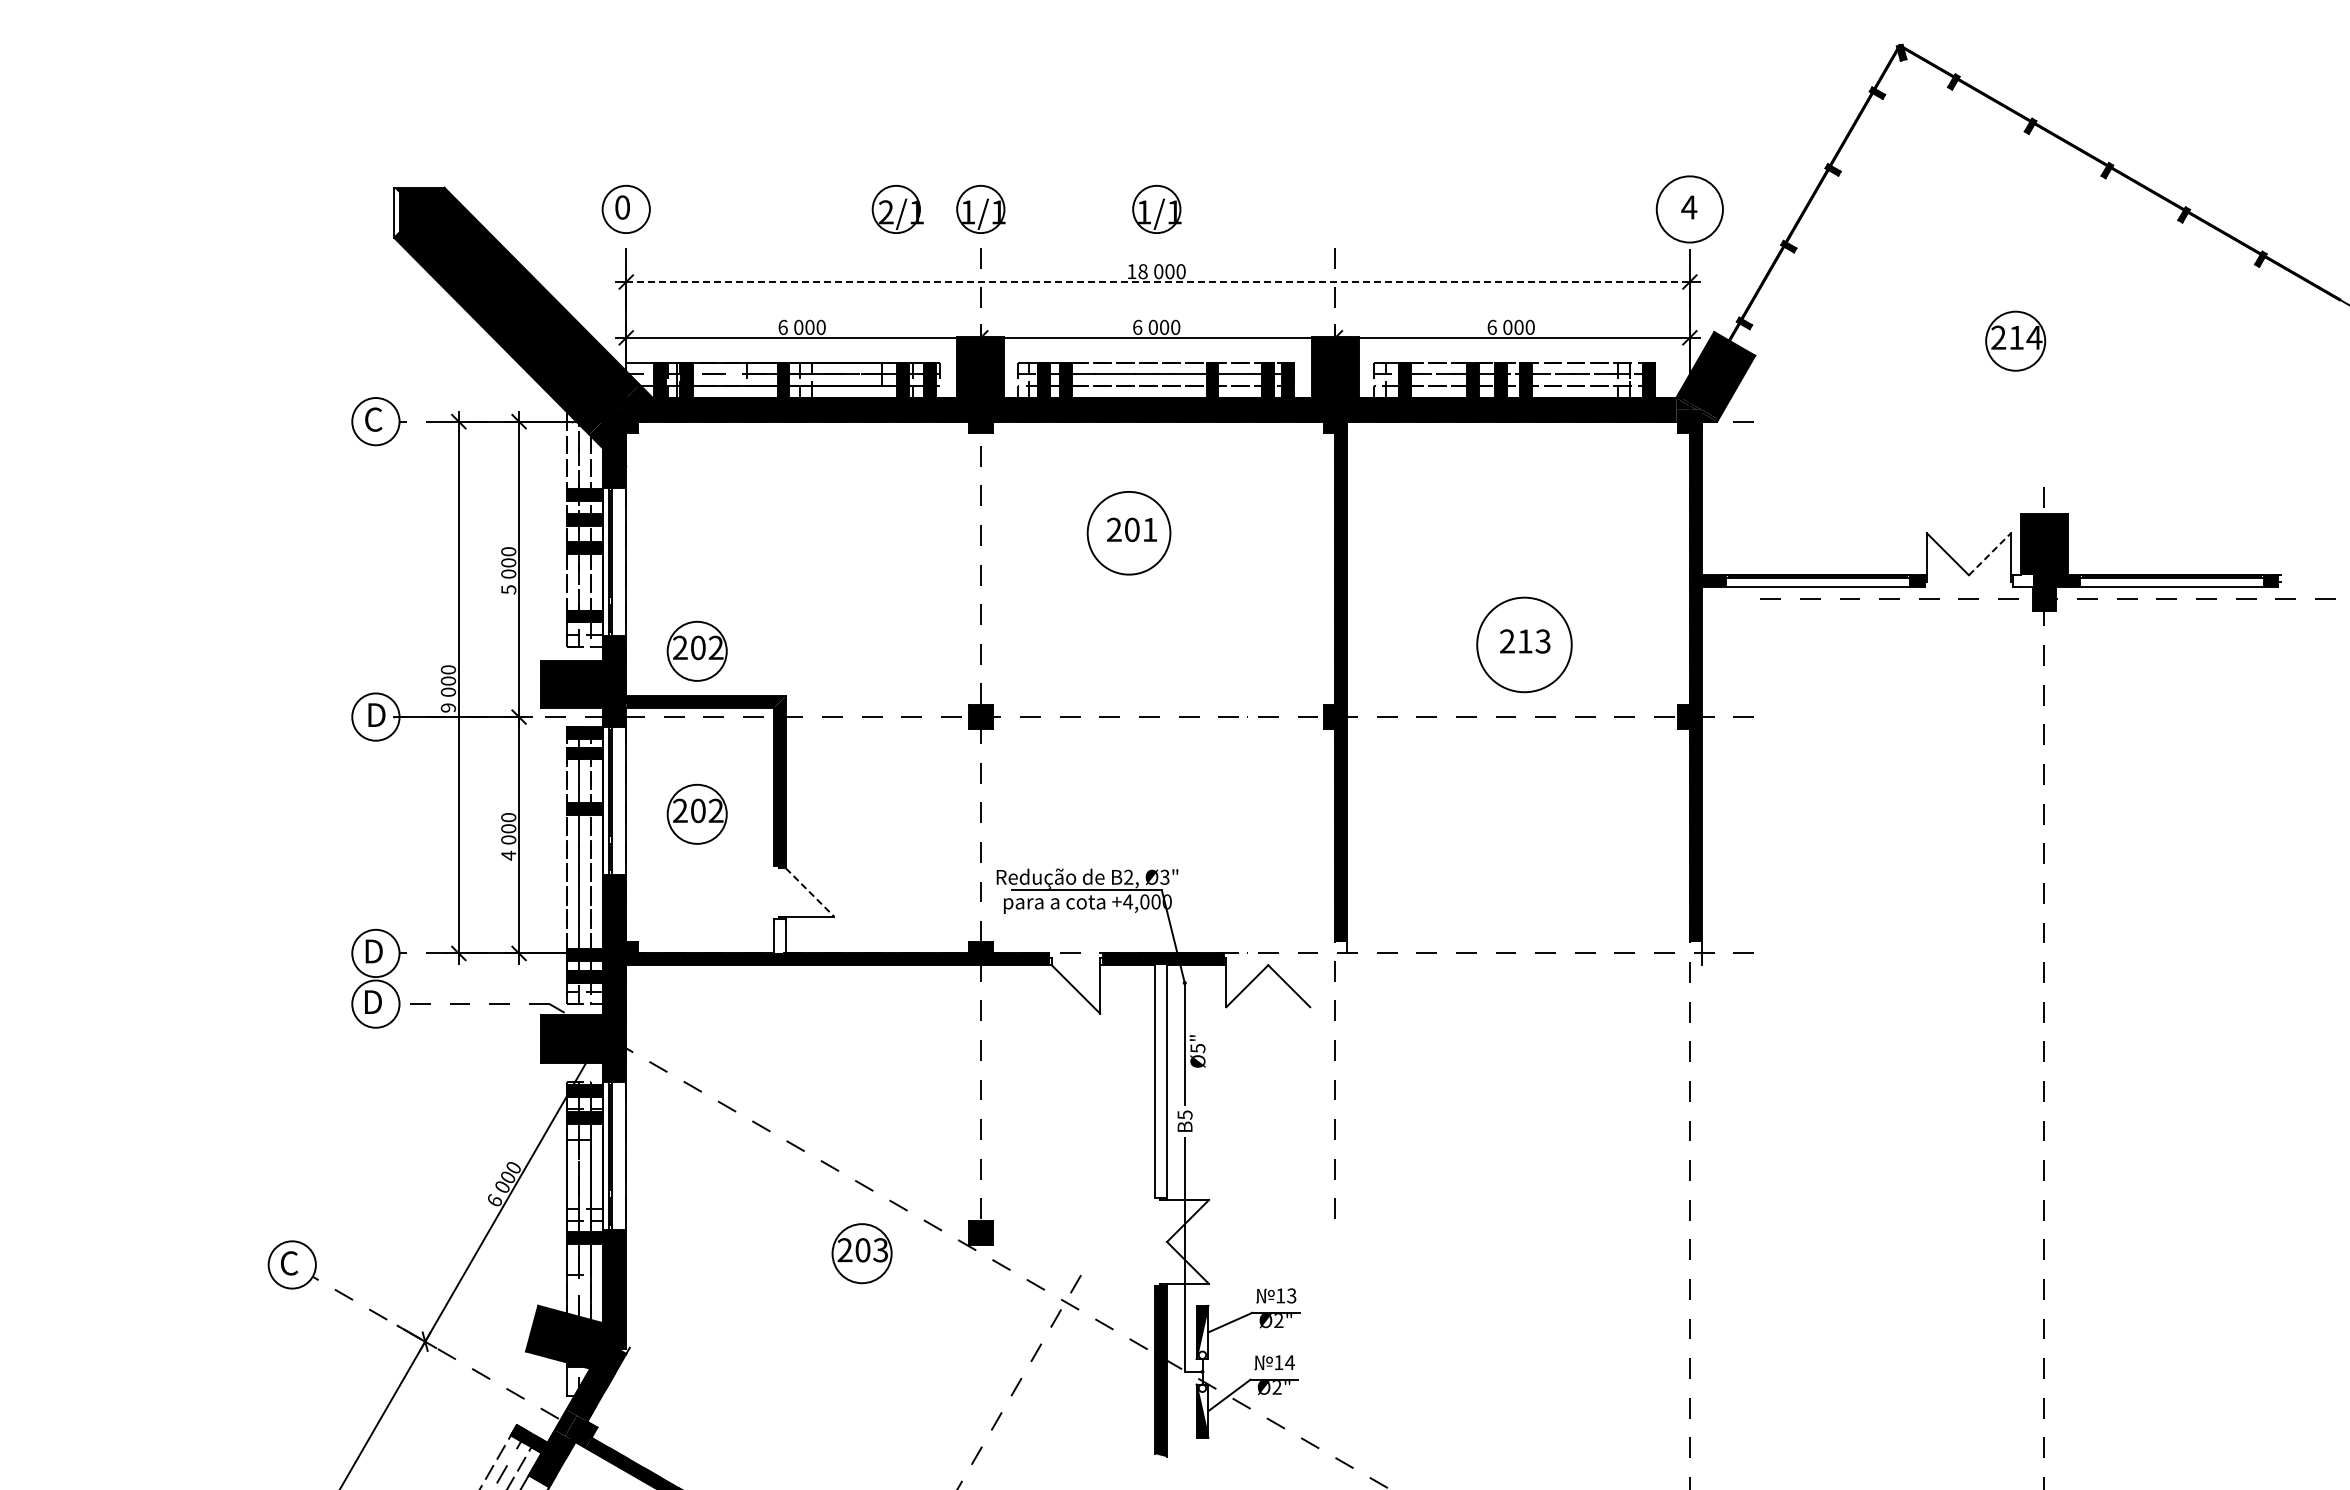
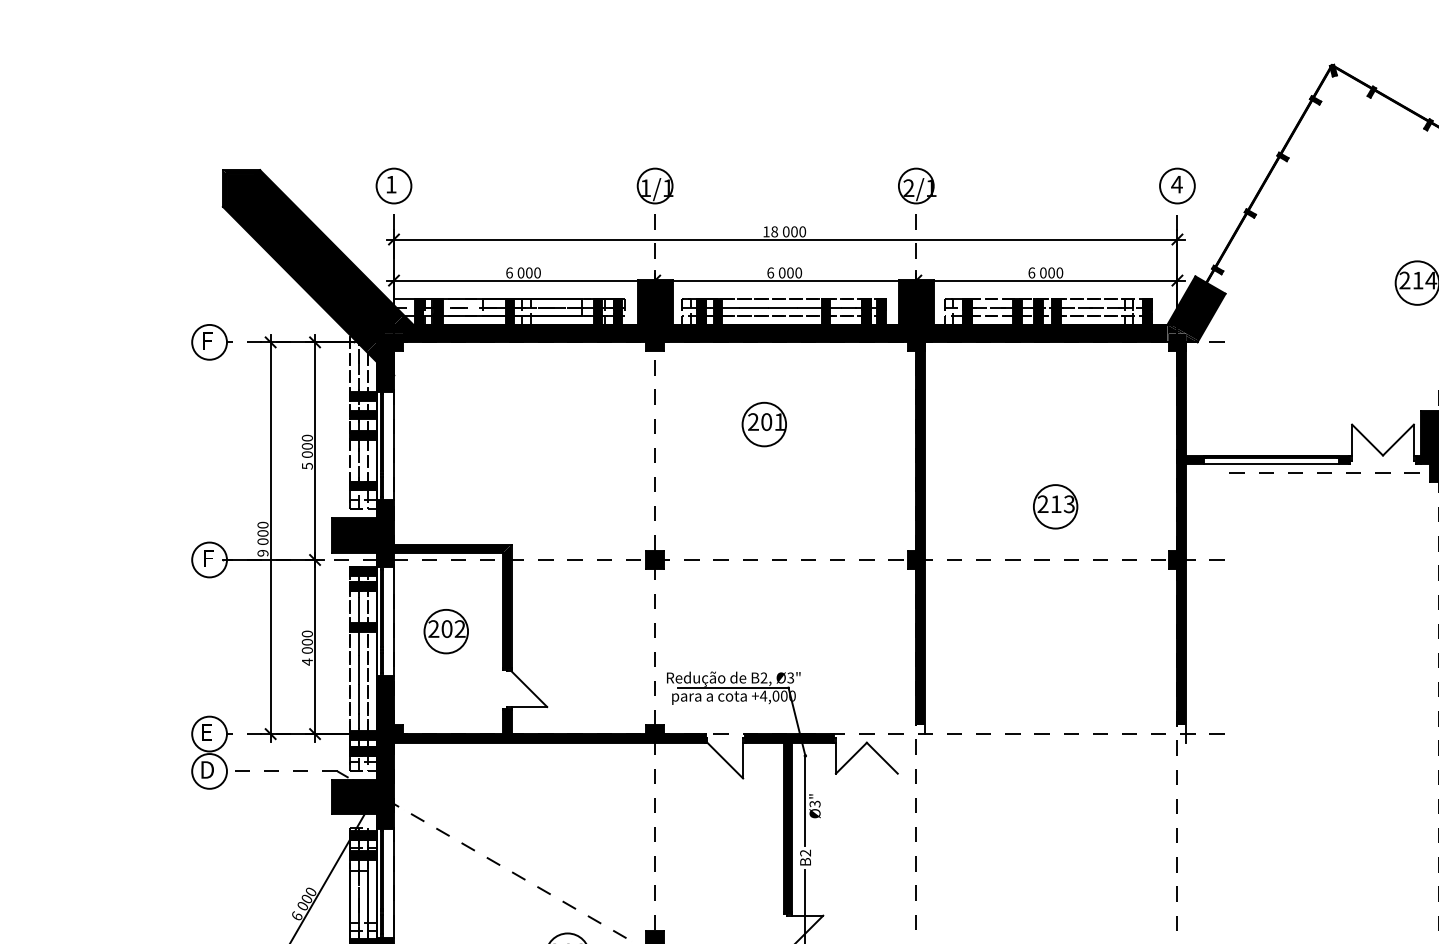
text: (622, 207) -> (391, 184), 0 -> 1
part: (897, 208) -> (917, 185), moved
part: (1156, 208) -> (784, 185), removed
circle: (1689, 209) -> (1177, 186), size x0.71
fill: (397, 212) -> (225, 188), added
line: (1158, 282) -> (786, 239), dashed -> solid
text: (373, 419) -> (207, 340), C -> F
circle: (1128, 532) -> (763, 424), size x0.71
line: (1989, 554) -> (1398, 440), dashed -> solid
fill: (2022, 581) -> (1422, 460), added
circle: (1524, 644) -> (1055, 506), size x0.62
part: (696, 650) -> (445, 510), removed
text: (376, 714) -> (210, 558), D -> F
line: (810, 892) -> (529, 689), dashed -> solid
fill: (779, 936) -> (506, 721), added
text: (373, 951) -> (207, 732), D -> E
text: (1197, 1048) -> (814, 804), Ø5" -> Ø3"
fill: (1161, 1081) -> (788, 828), added
text: (1184, 1114) -> (805, 852), 5 -> 2

